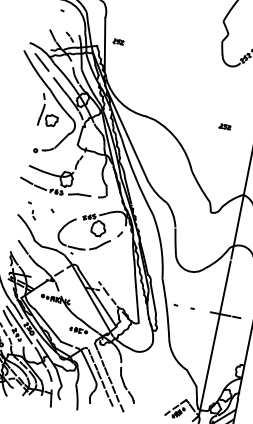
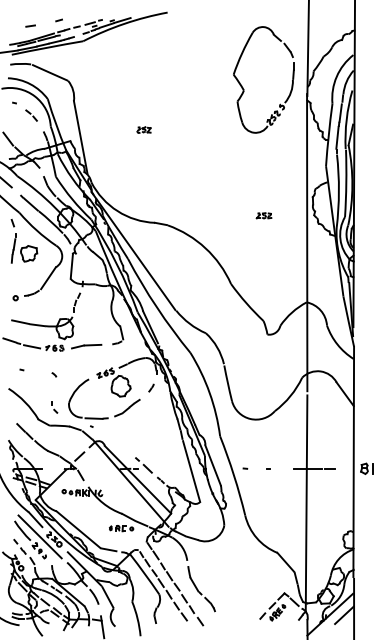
line: (70, 36) -> (31, 114), moved
part: (118, 41) -> (143, 129), moved
part: (33, 215) -> (54, 407), moved

